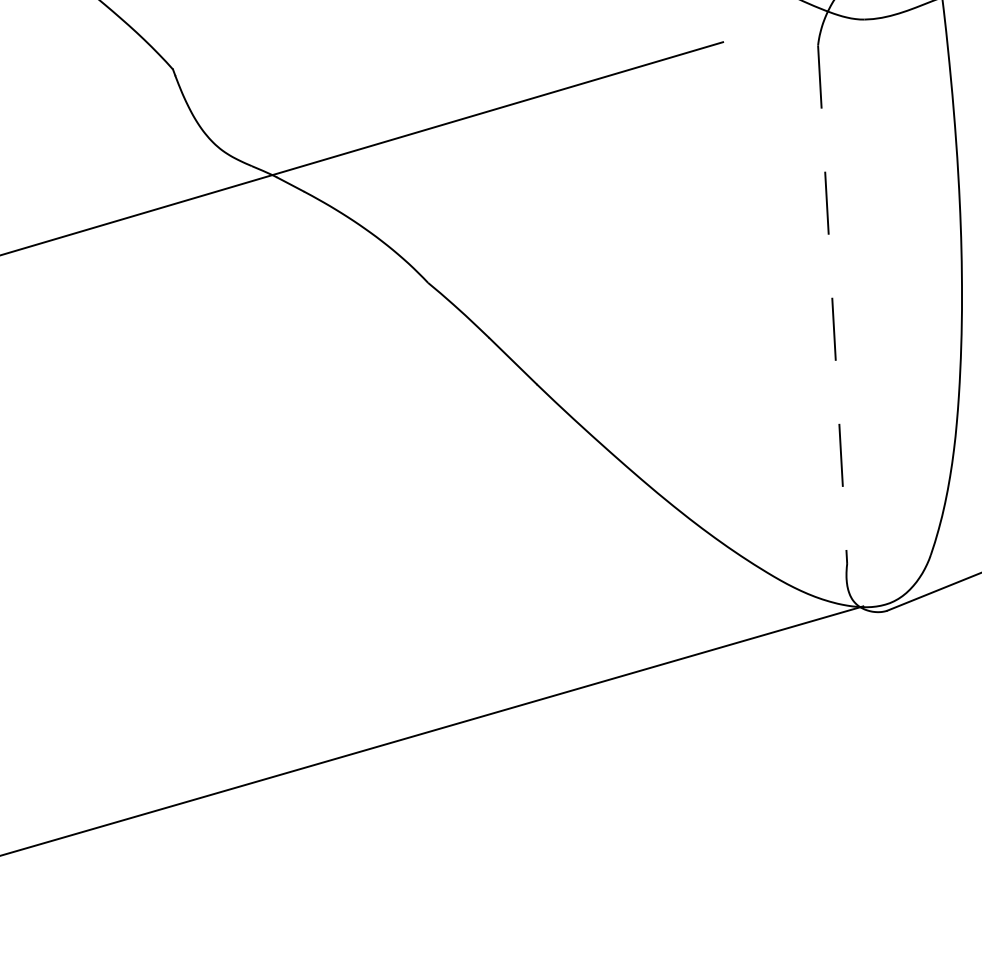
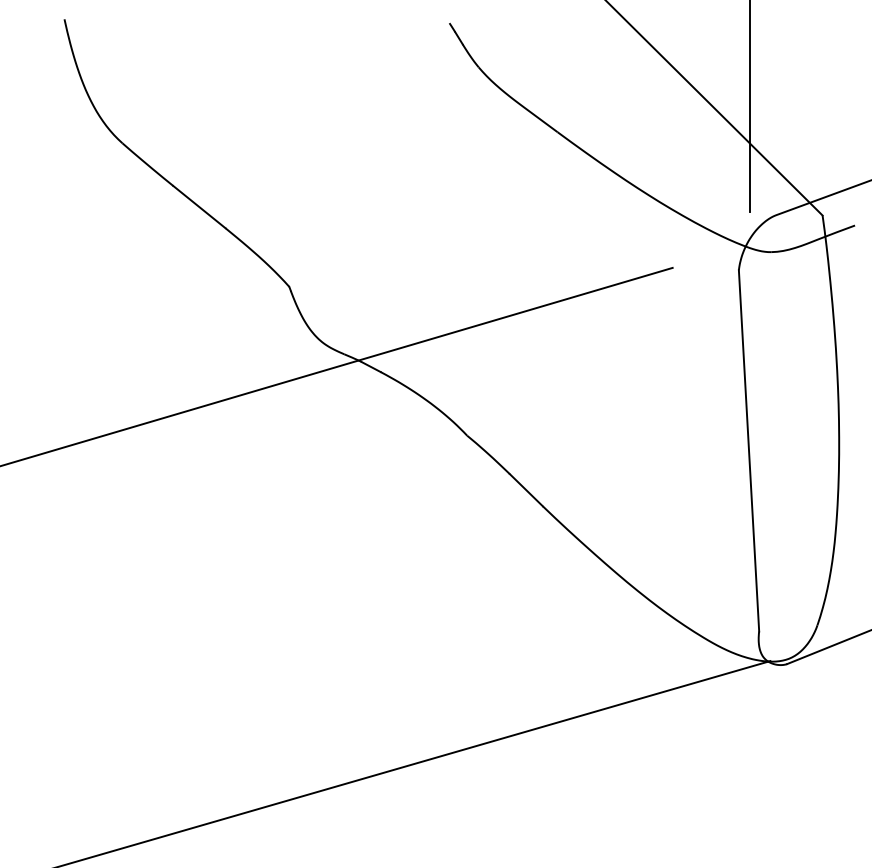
line: (833, 304) -> (749, 450), dashed -> solid

